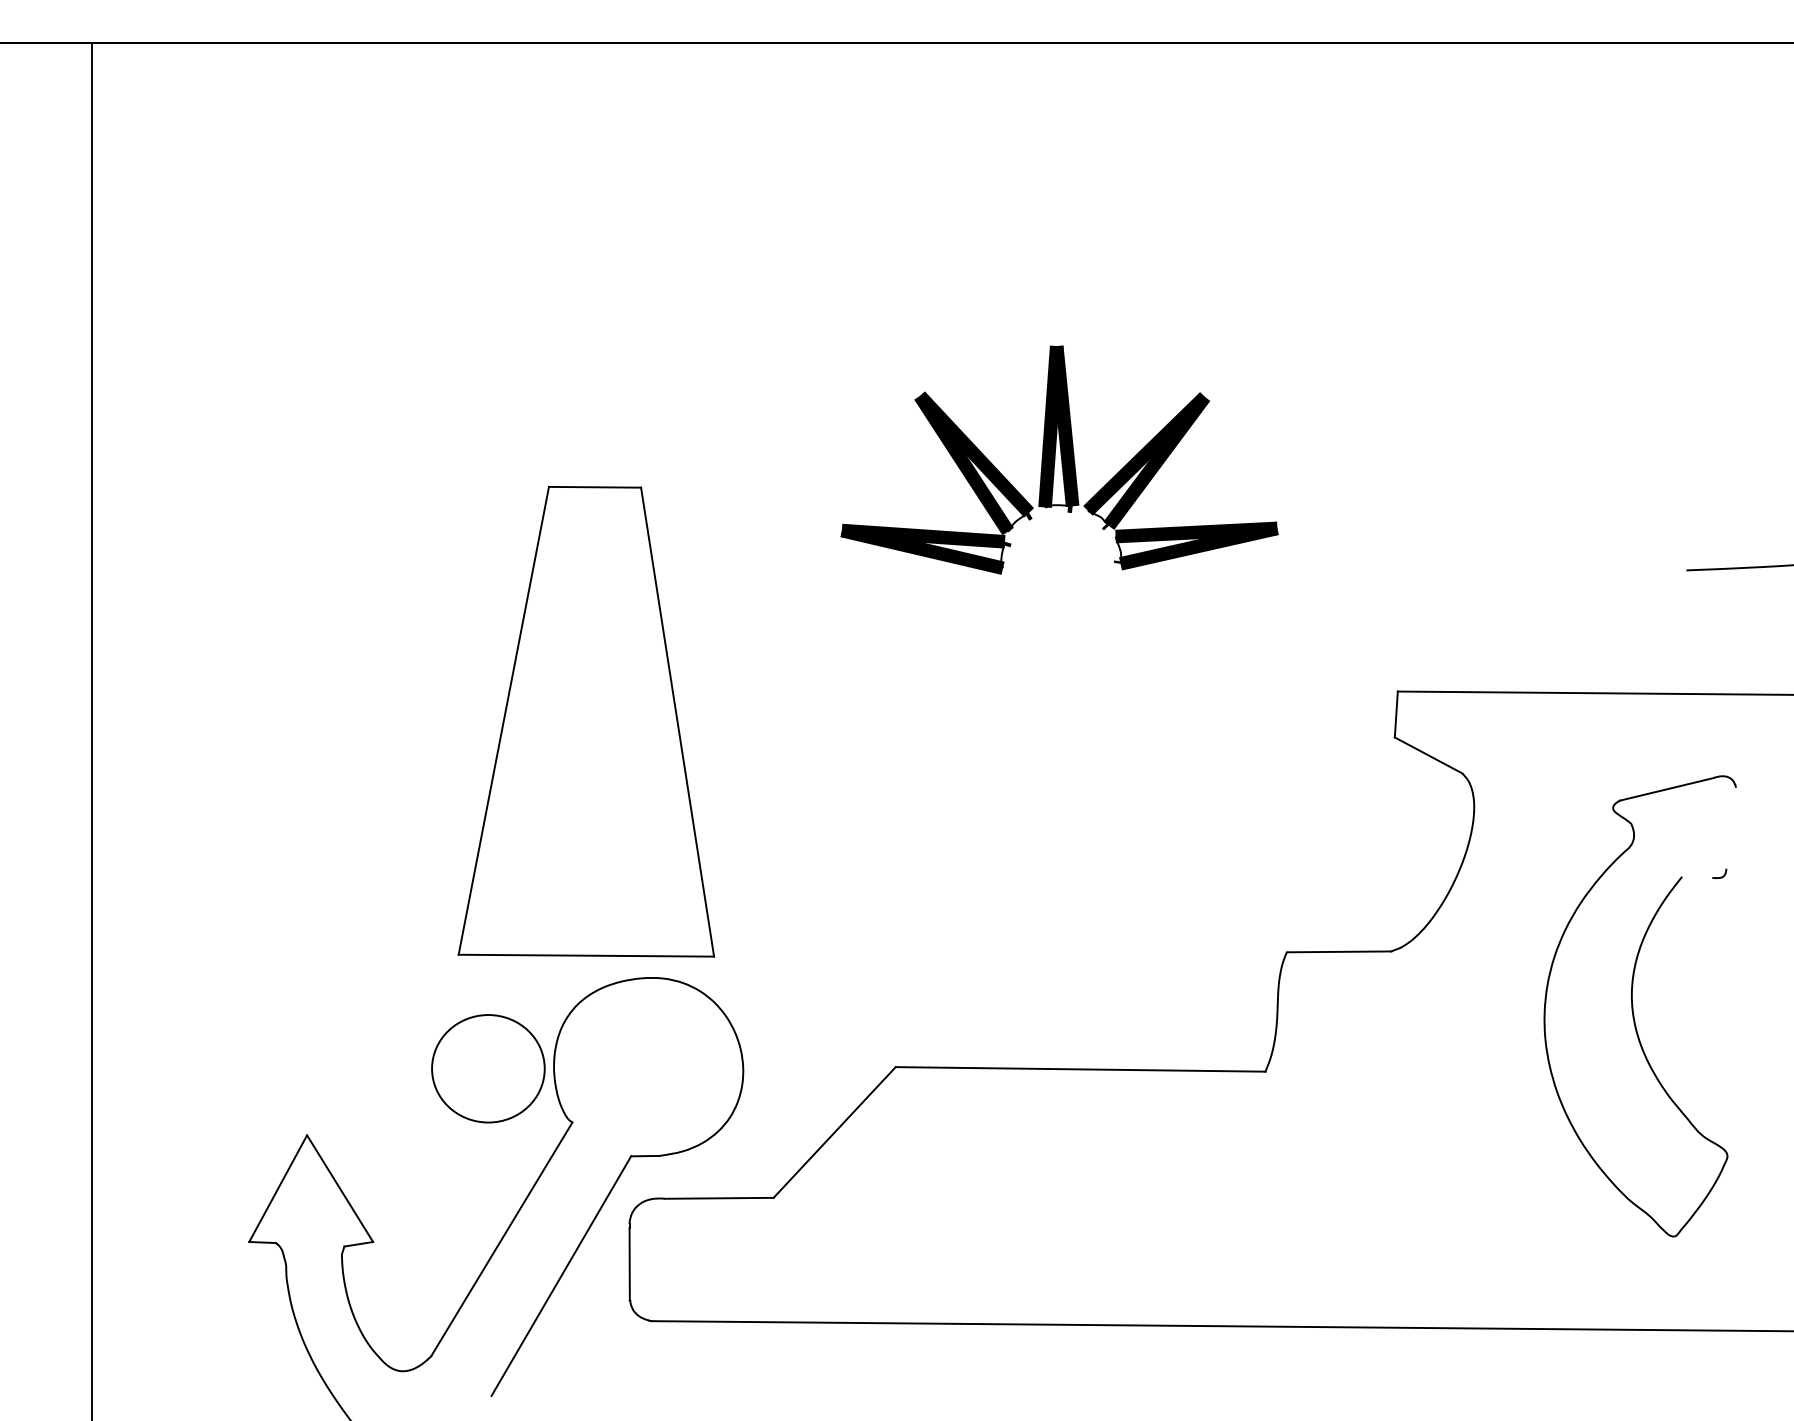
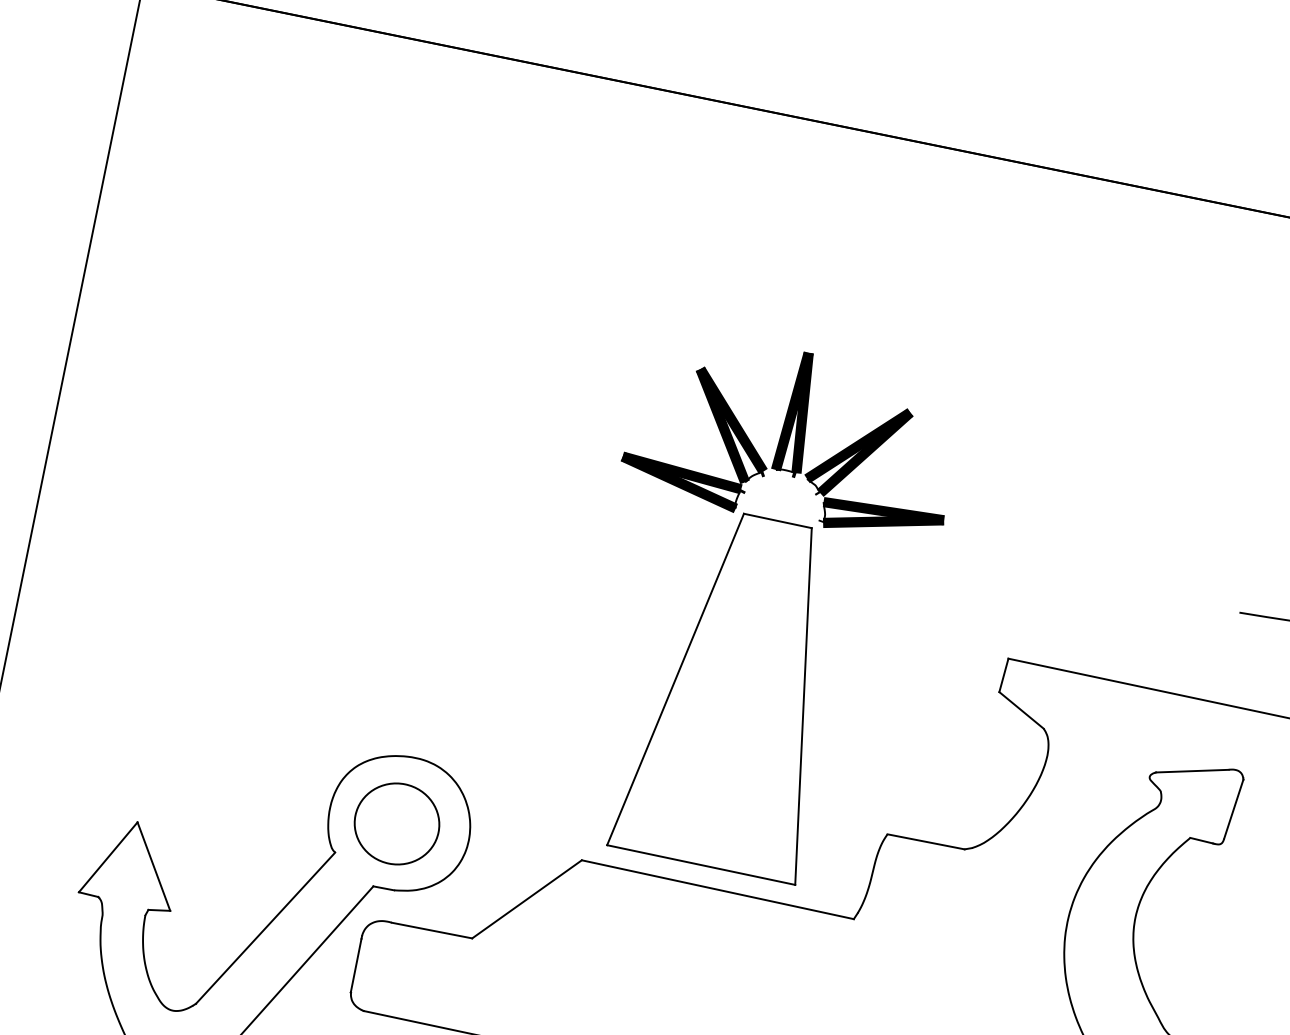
part: (586, 721) -> (736, 692), moved
line: (1730, 827) -> (1233, 808), added
line: (1697, 876) -> (1201, 840), added
part: (488, 1068) -> (397, 823), moved

